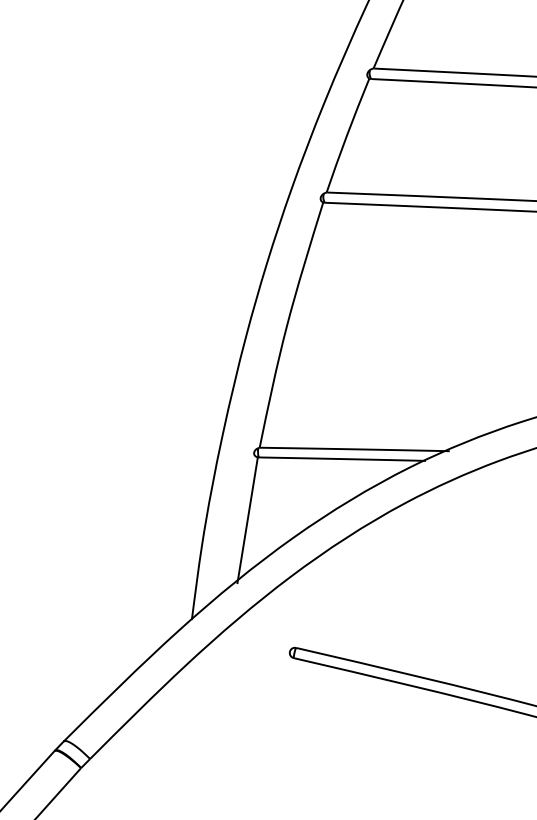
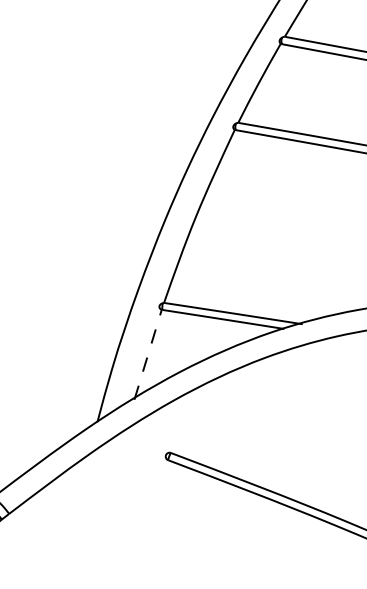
line: (247, 520) -> (147, 354), solid -> dashed

